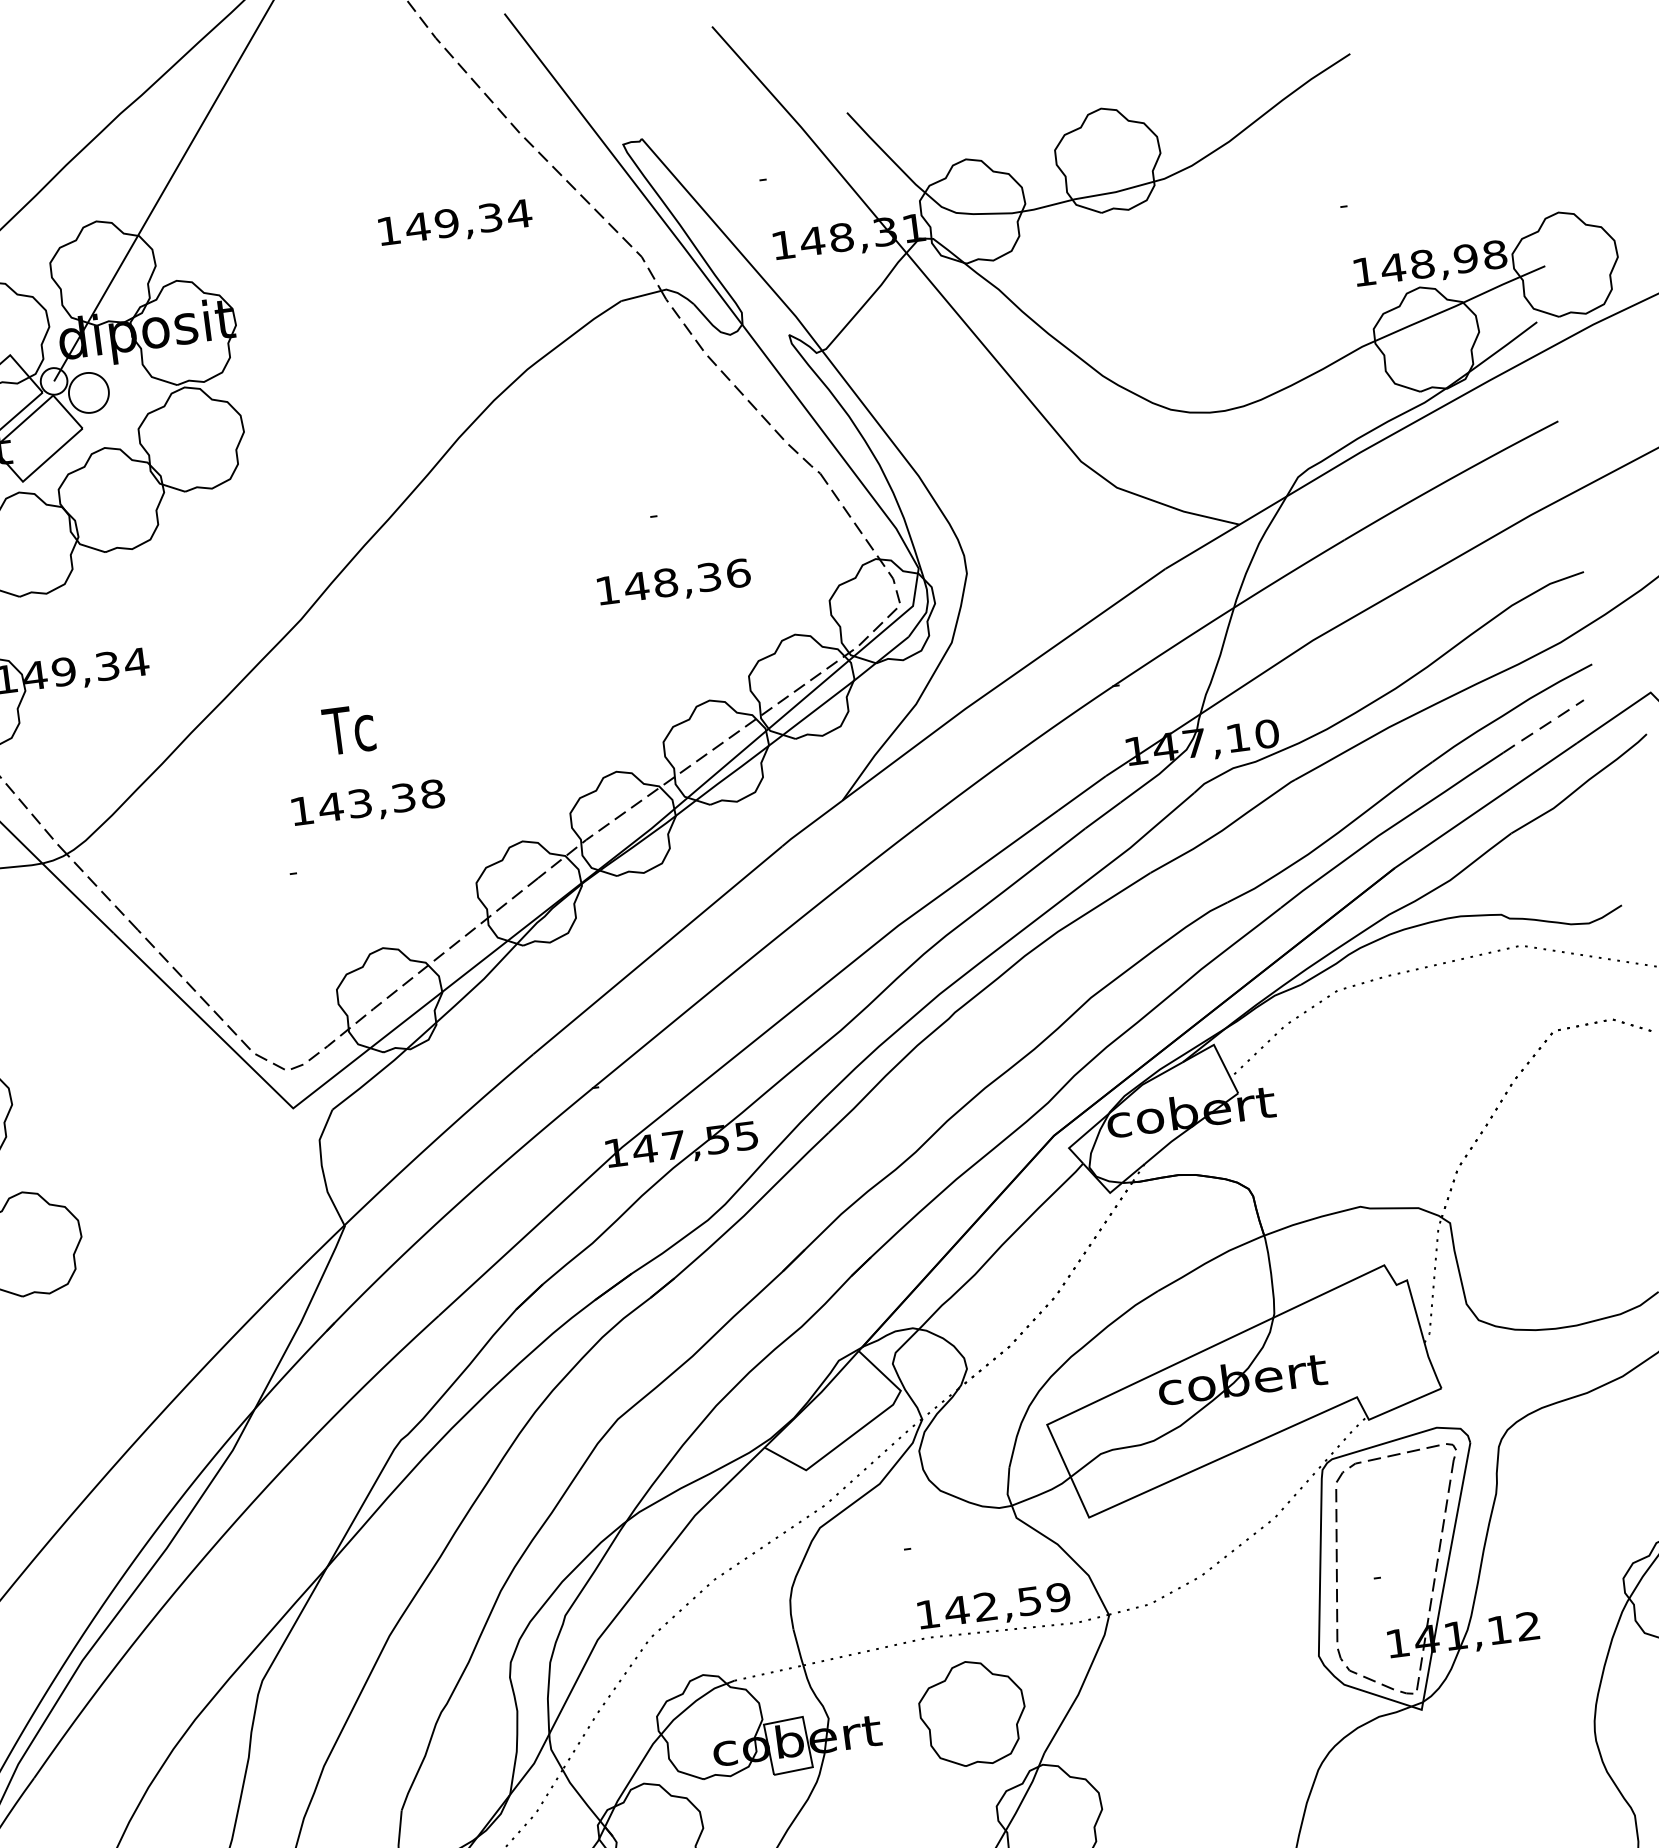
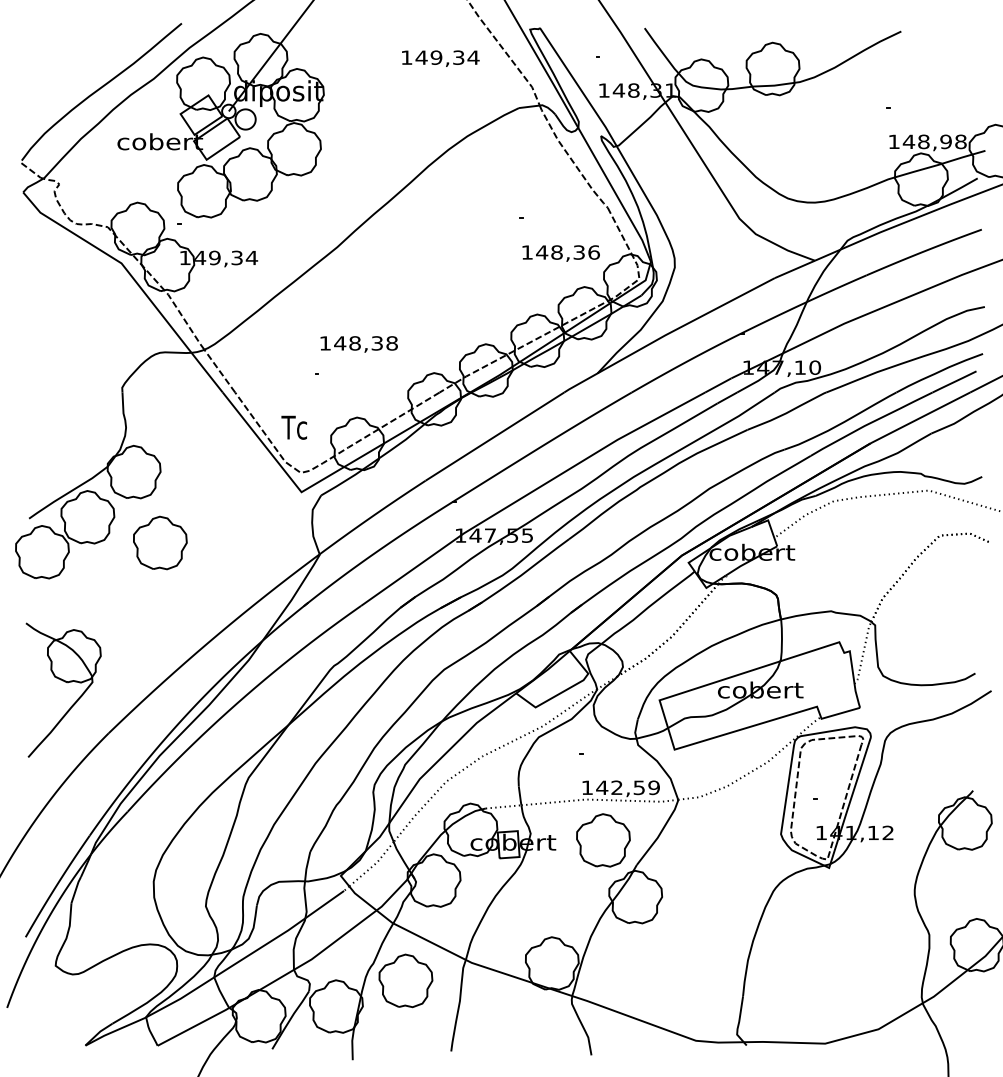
text: (672, 583) -> (560, 253), moved
line: (1543, 725) -> (954, 381), dashed -> solid
text: (347, 729) -> (293, 427), moved
text: (359, 803) -> (354, 343), 143,38 -> 148,38

